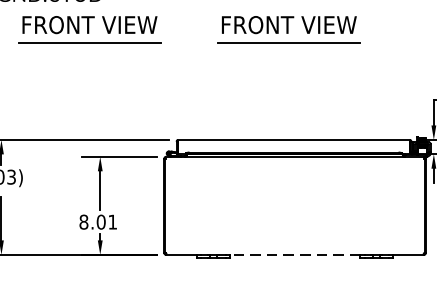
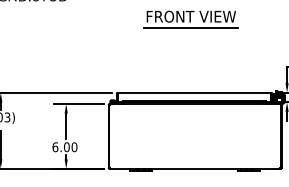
part: (88, 29) -> (58, 19), removed
text: (97, 222) -> (64, 147), 8.01 -> 6.00
line: (294, 254) -> (194, 168), dashed -> solid

